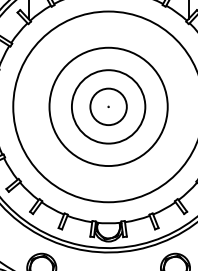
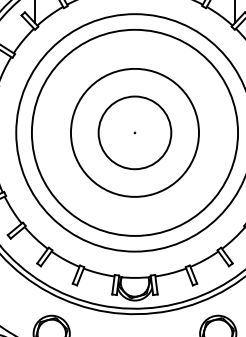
circle: (108, 106) -> (134, 132), size x1.4
circle: (108, 106) -> (134, 132), size x1.4
circle: (108, 106) -> (134, 132), size x1.6

